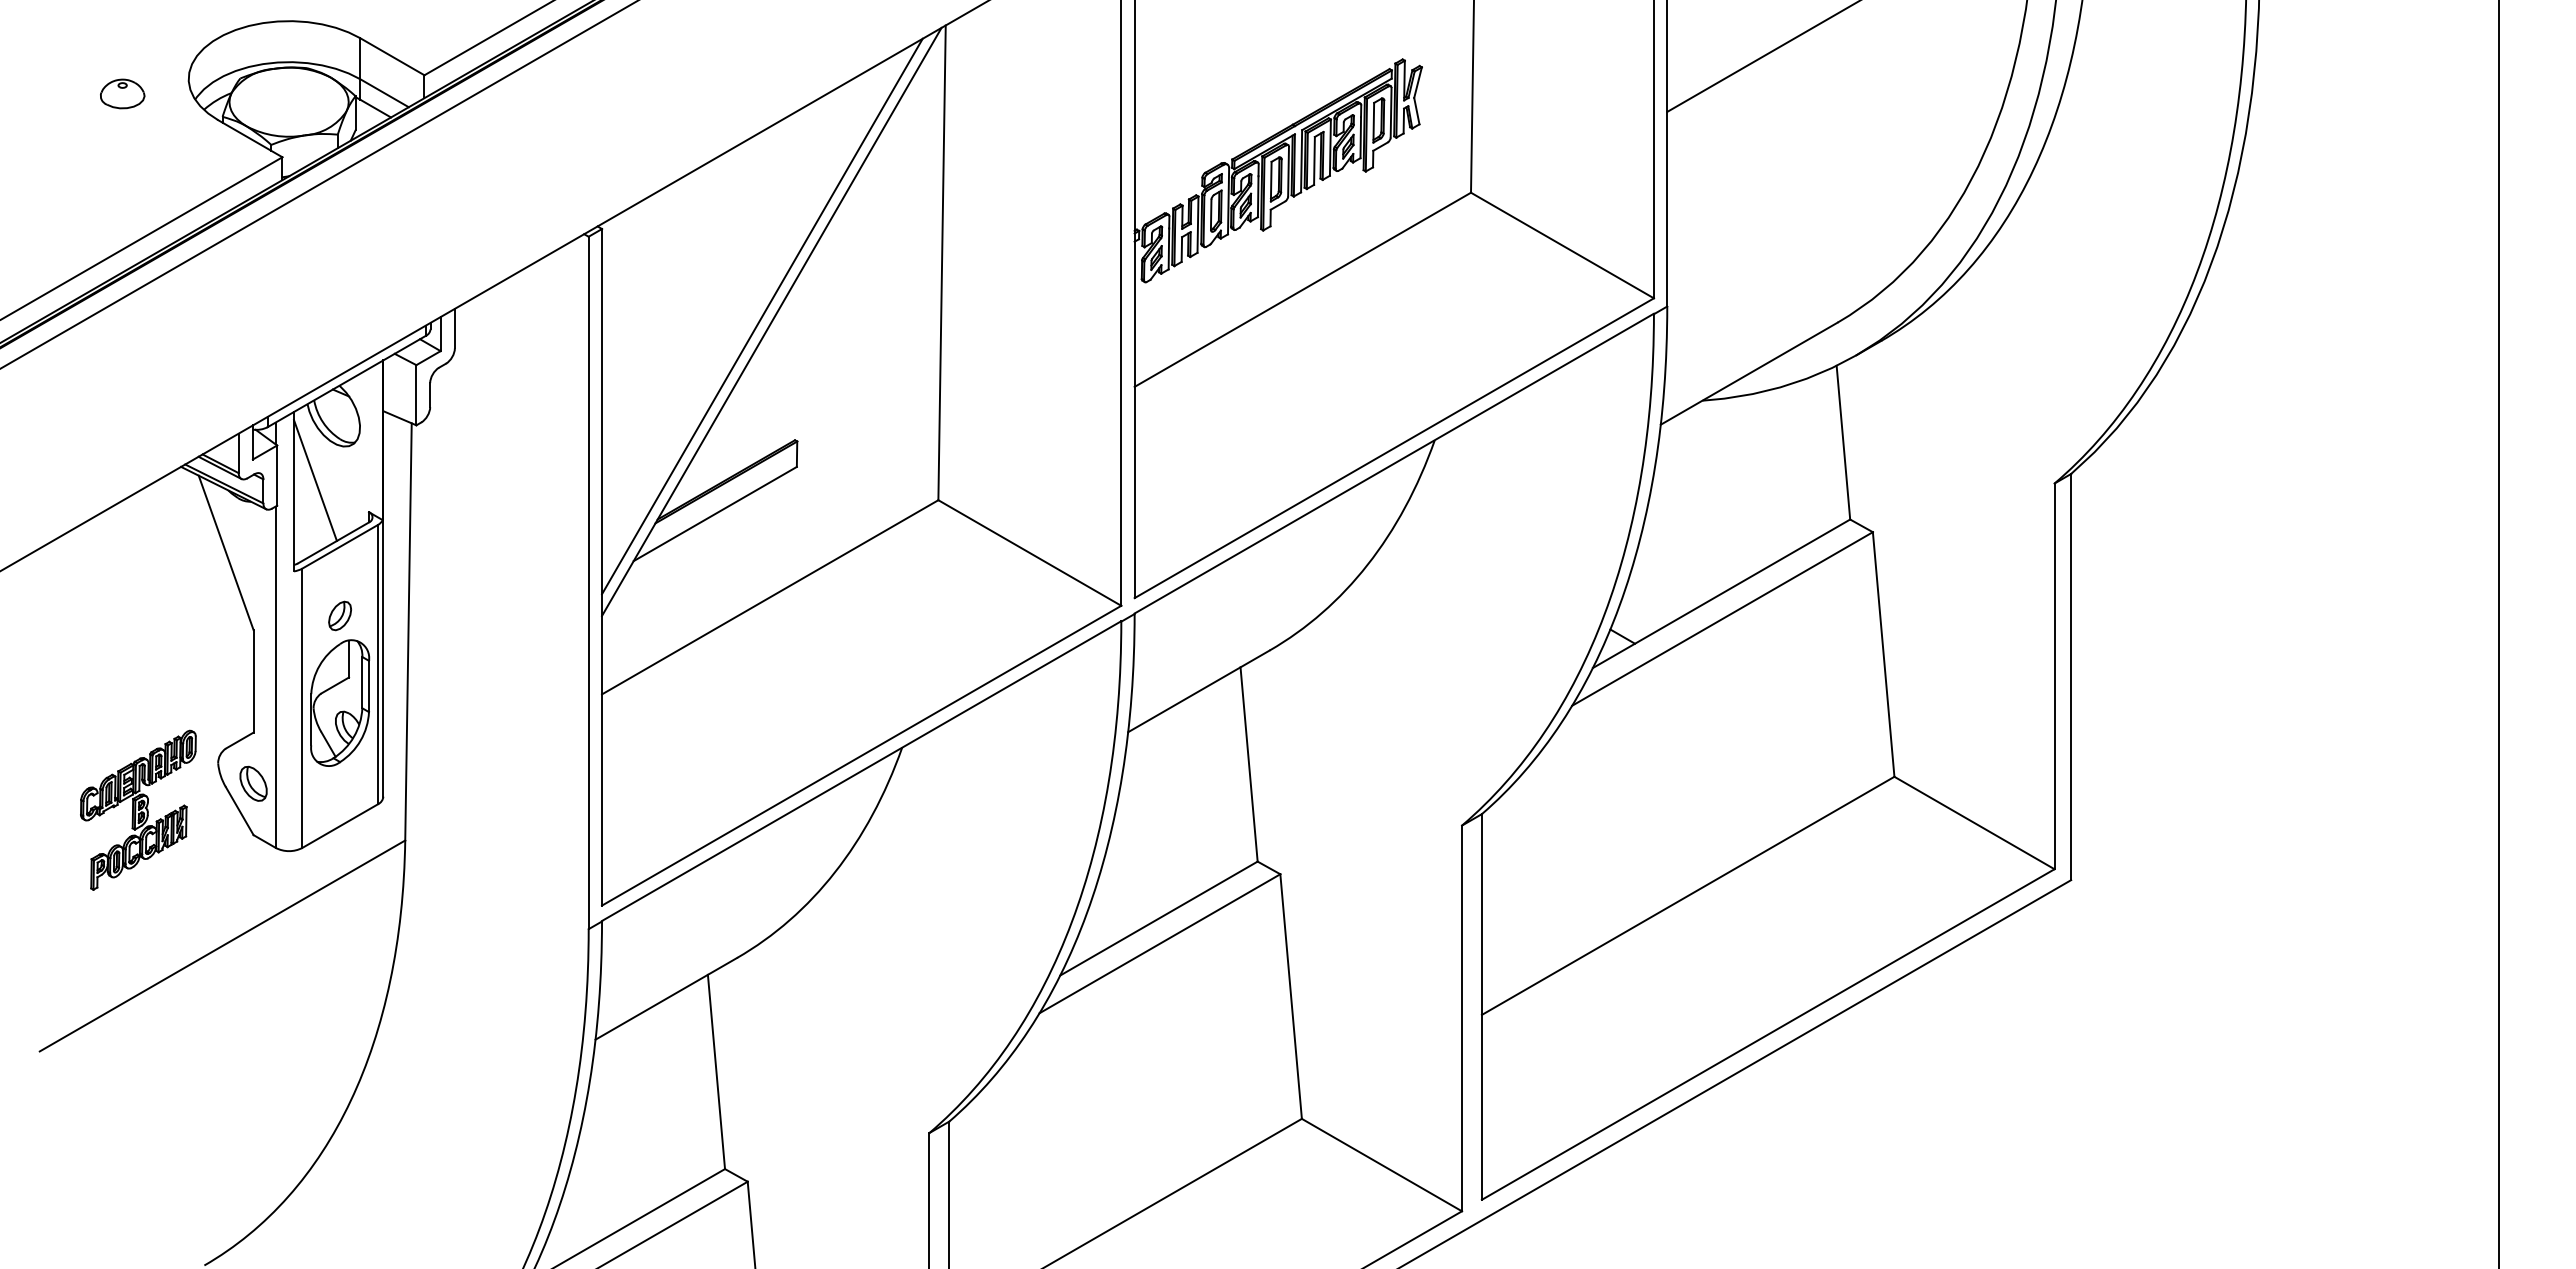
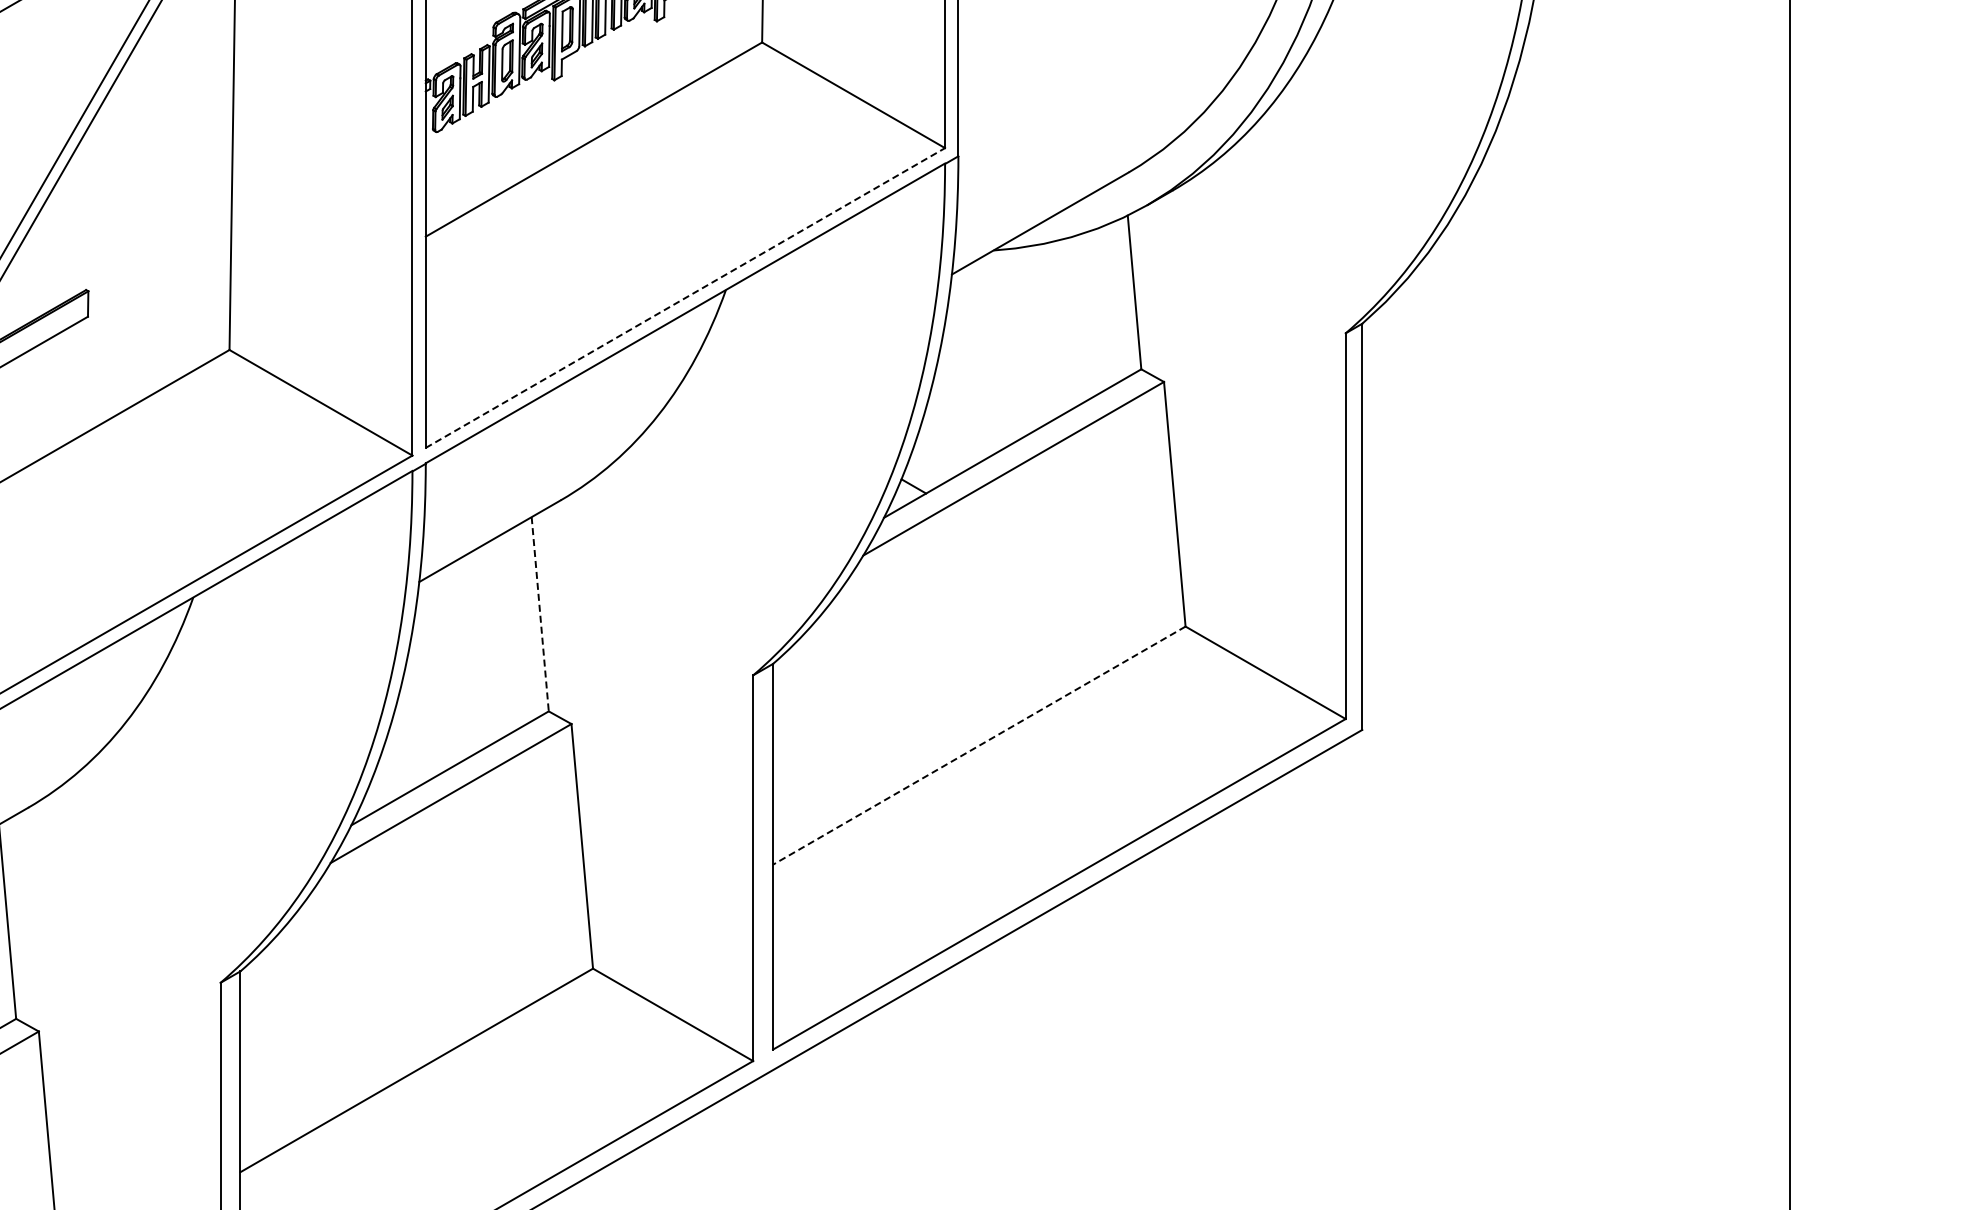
line: (1394, 448) -> (685, 298), solid -> dashed
line: (1249, 764) -> (540, 614), solid -> dashed
line: (1687, 896) -> (978, 746), solid -> dashed

